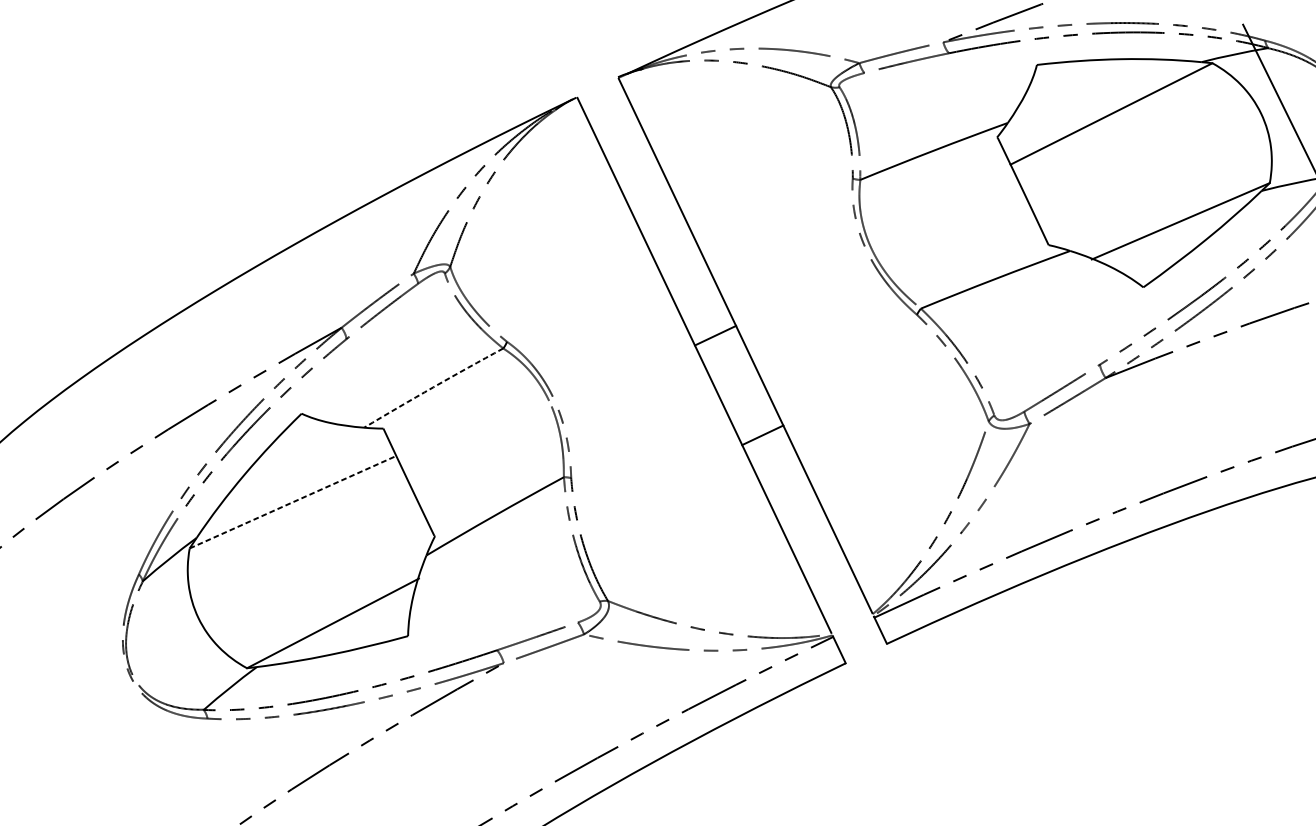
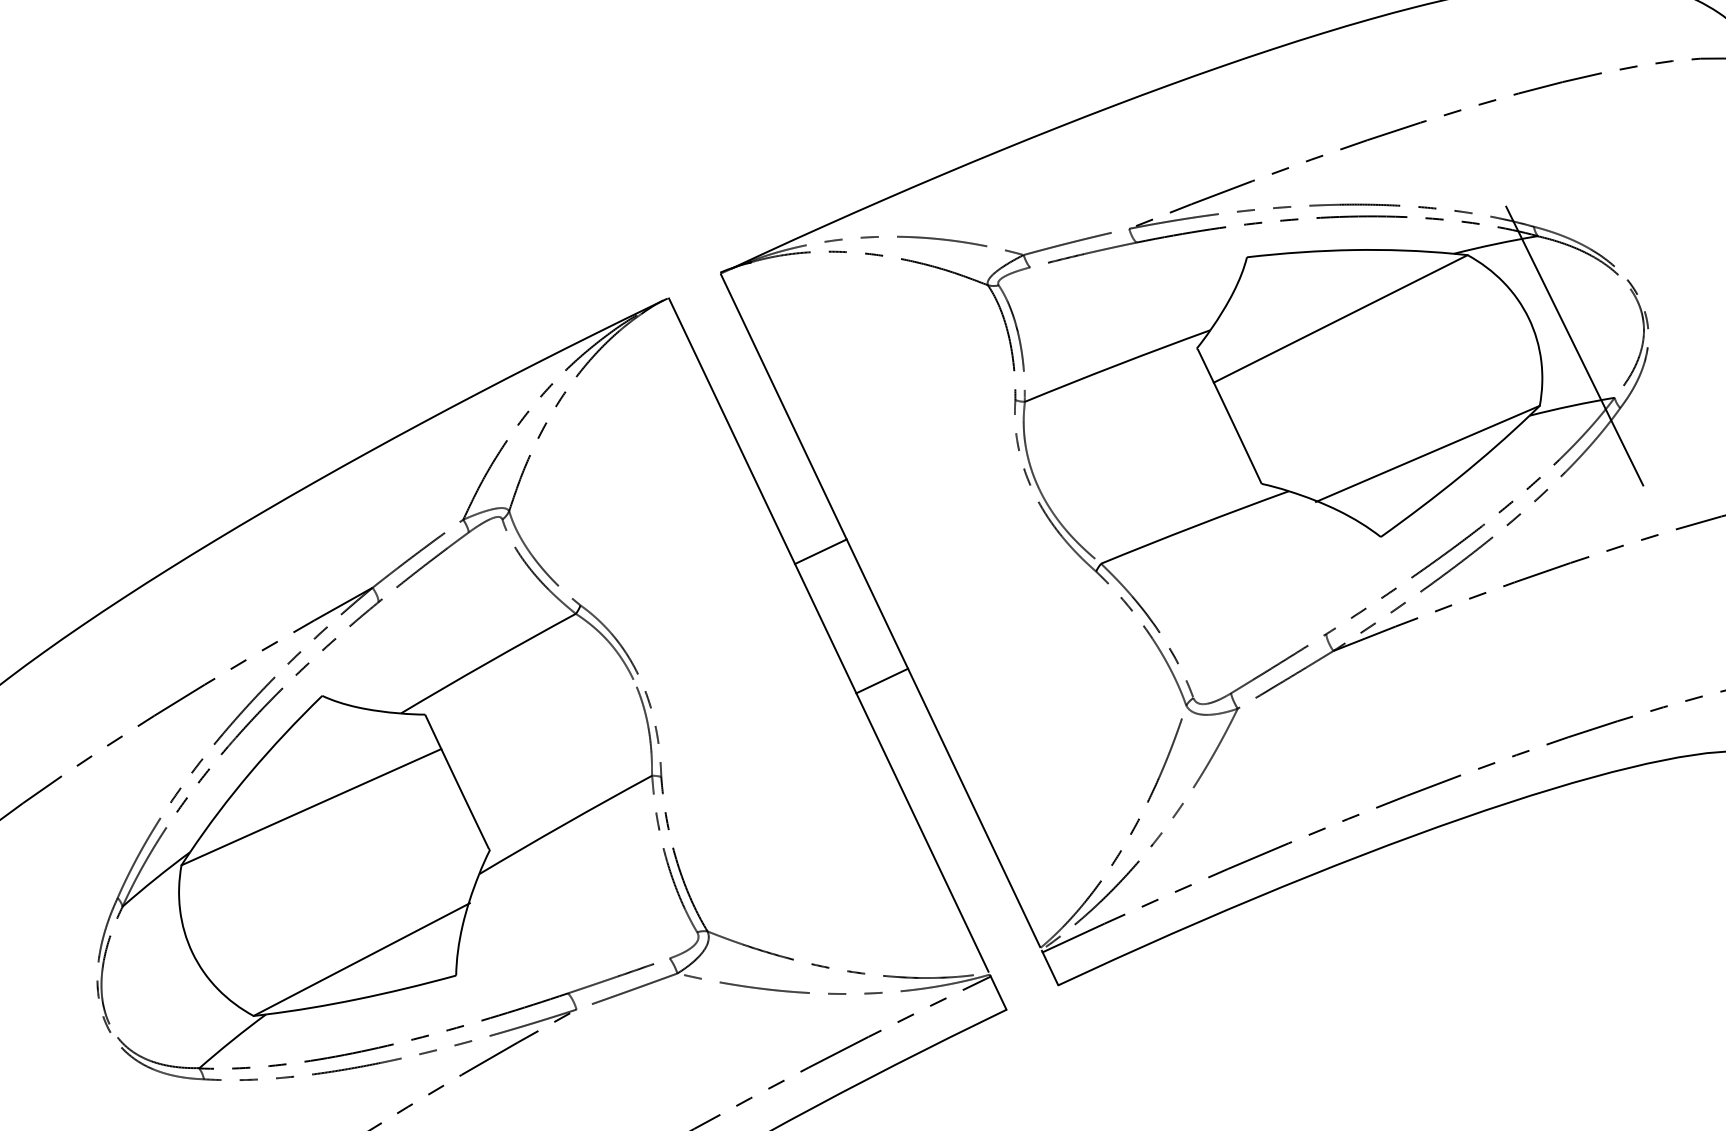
line: (715, 335) -> (820, 551), moved
arc: (433, 387) -> (487, 662), dashed -> solid
line: (763, 434) -> (882, 680), moved
line: (293, 501) -> (311, 806), dashed -> solid

